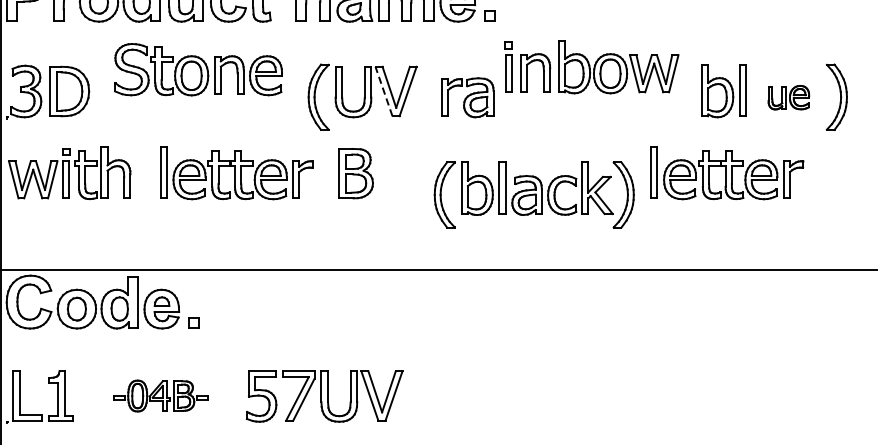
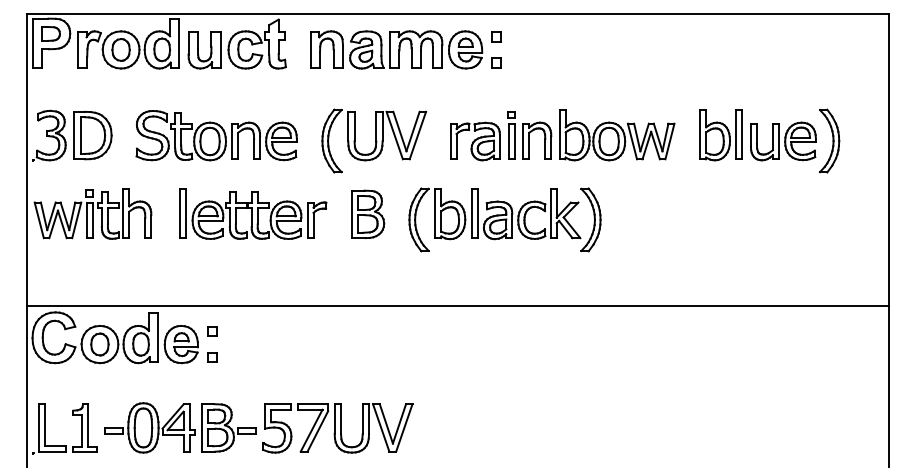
part: (592, 67) -> (591, 135), moved
part: (198, 69) -> (216, 135), moved
line: (383, 91) -> (394, 135), dashed -> solid
part: (788, 97) -> (783, 141), size x1.67
part: (727, 172) -> (724, 213), removed
part: (533, 194) -> (504, 219), moved
part: (194, 295) -> (212, 331), added
part: (160, 395) -> (180, 427), size x1.67

